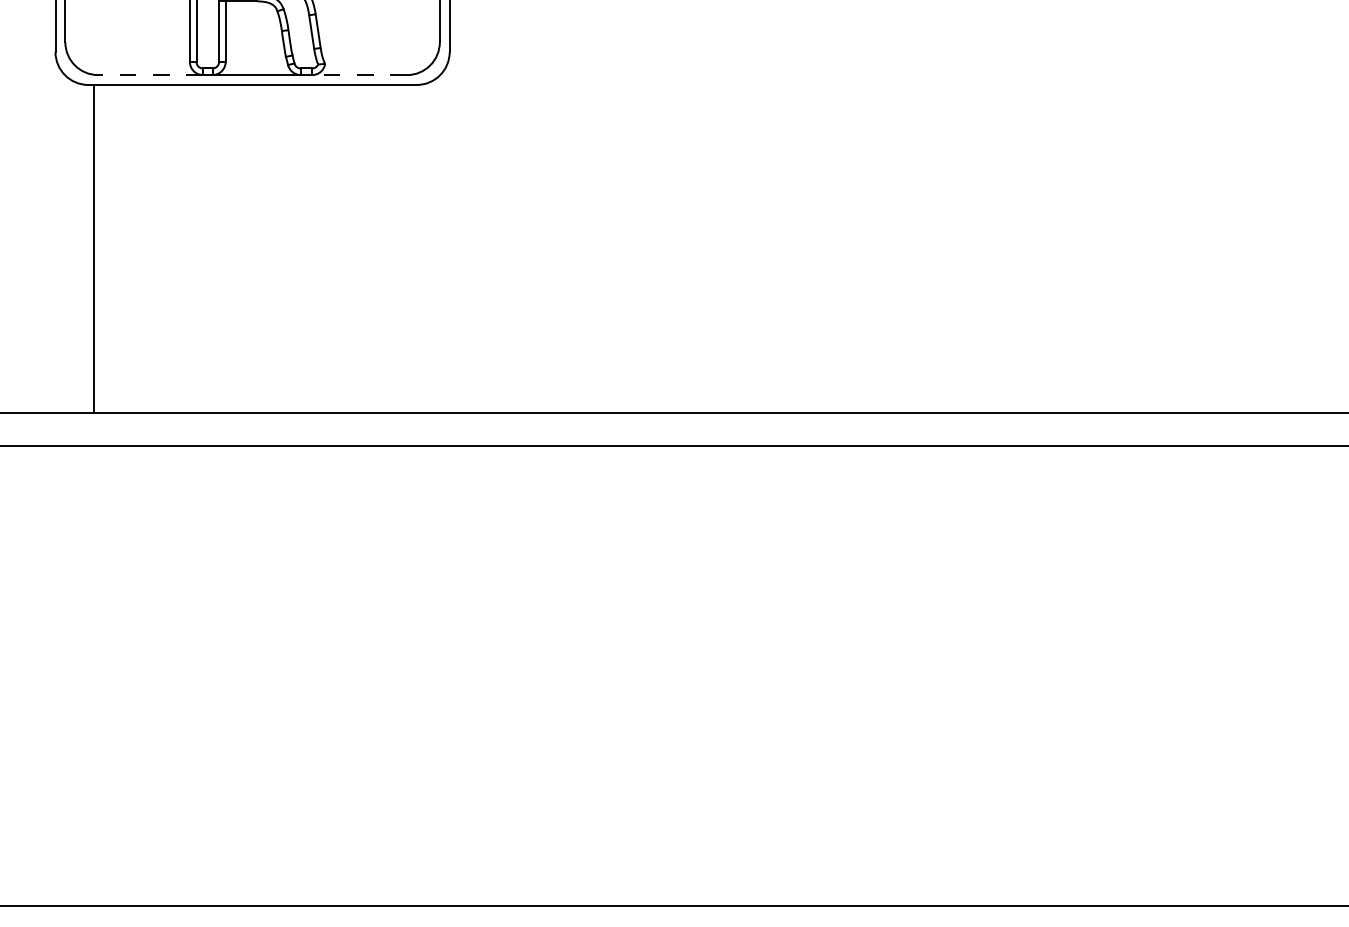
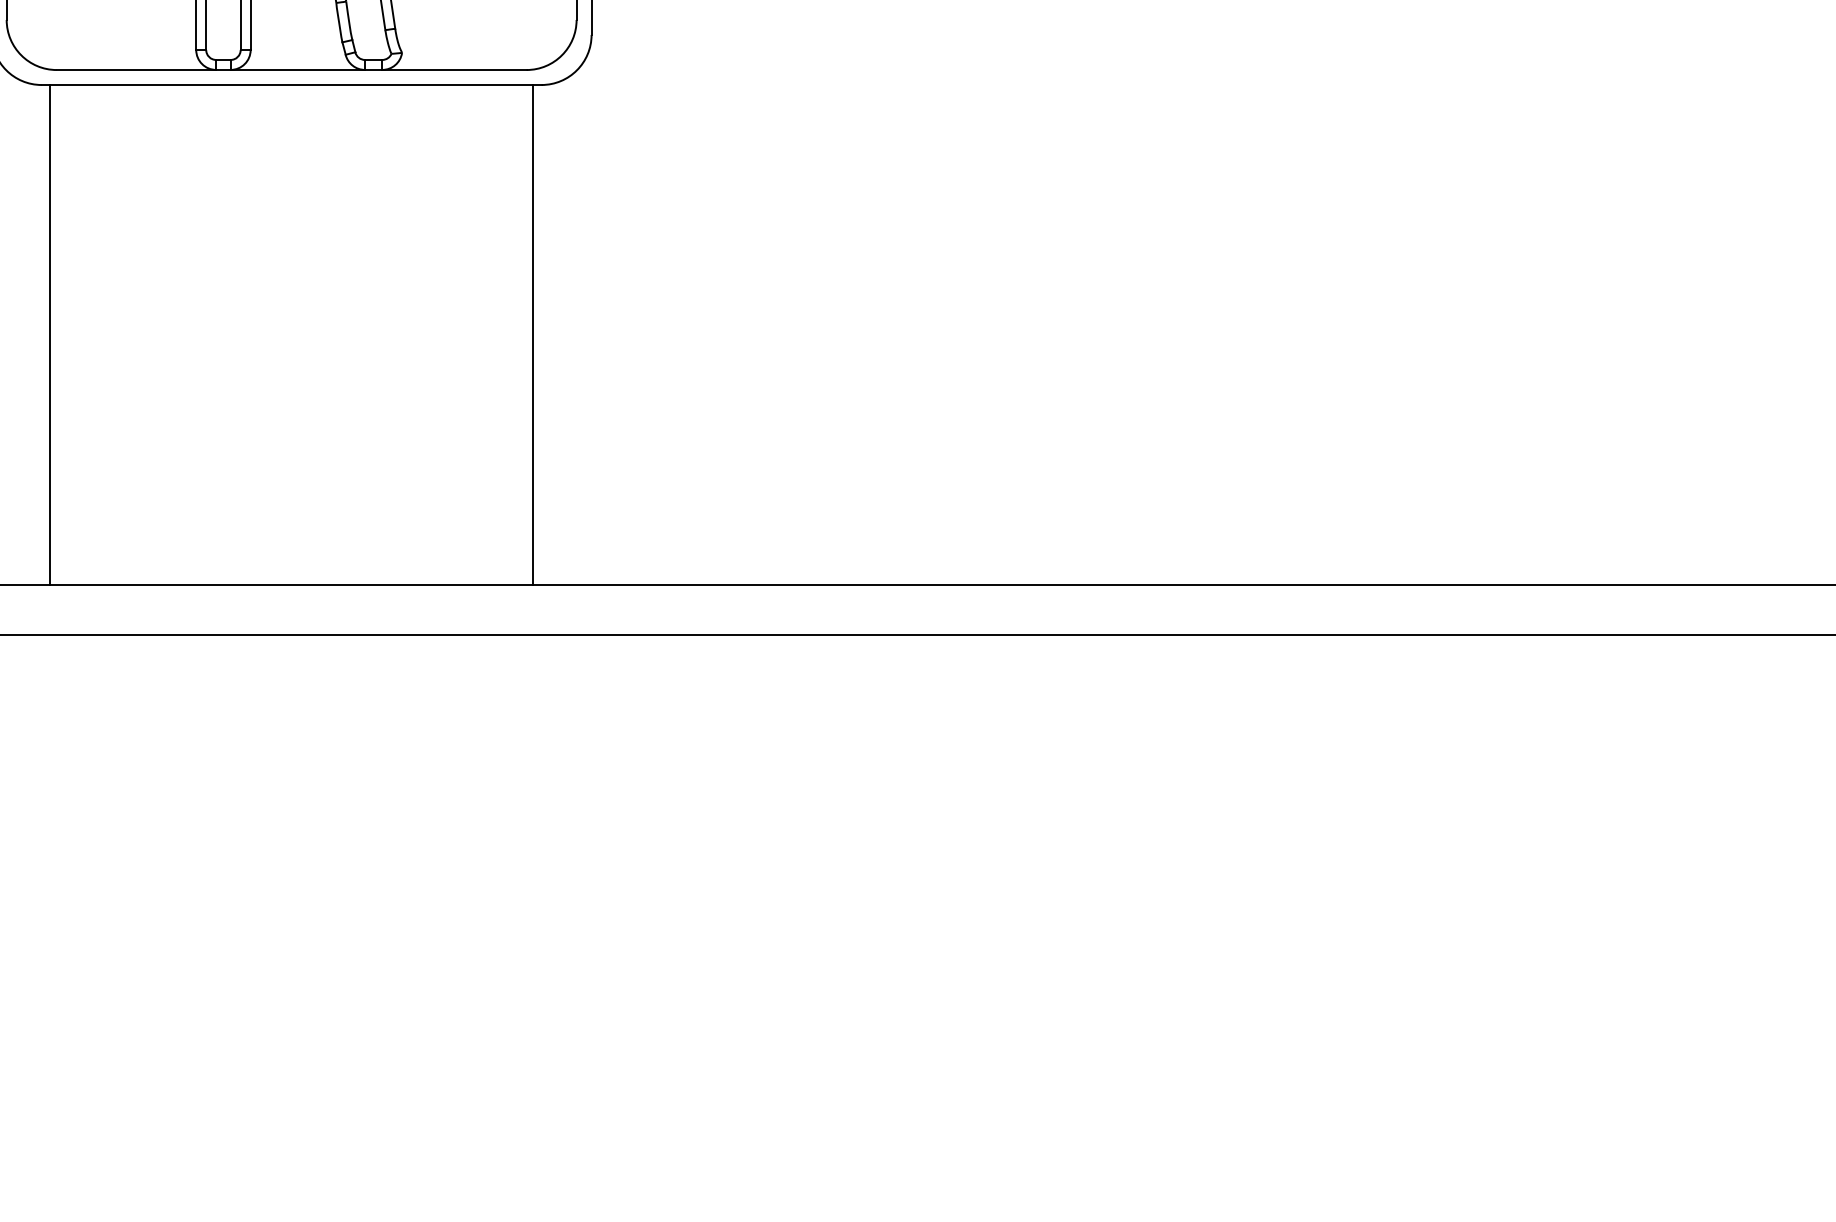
line: (150, 74) -> (136, 69), dashed -> solid
line: (359, 74) -> (454, 69), dashed -> solid
line: (411, 248) -> (533, 333), added

